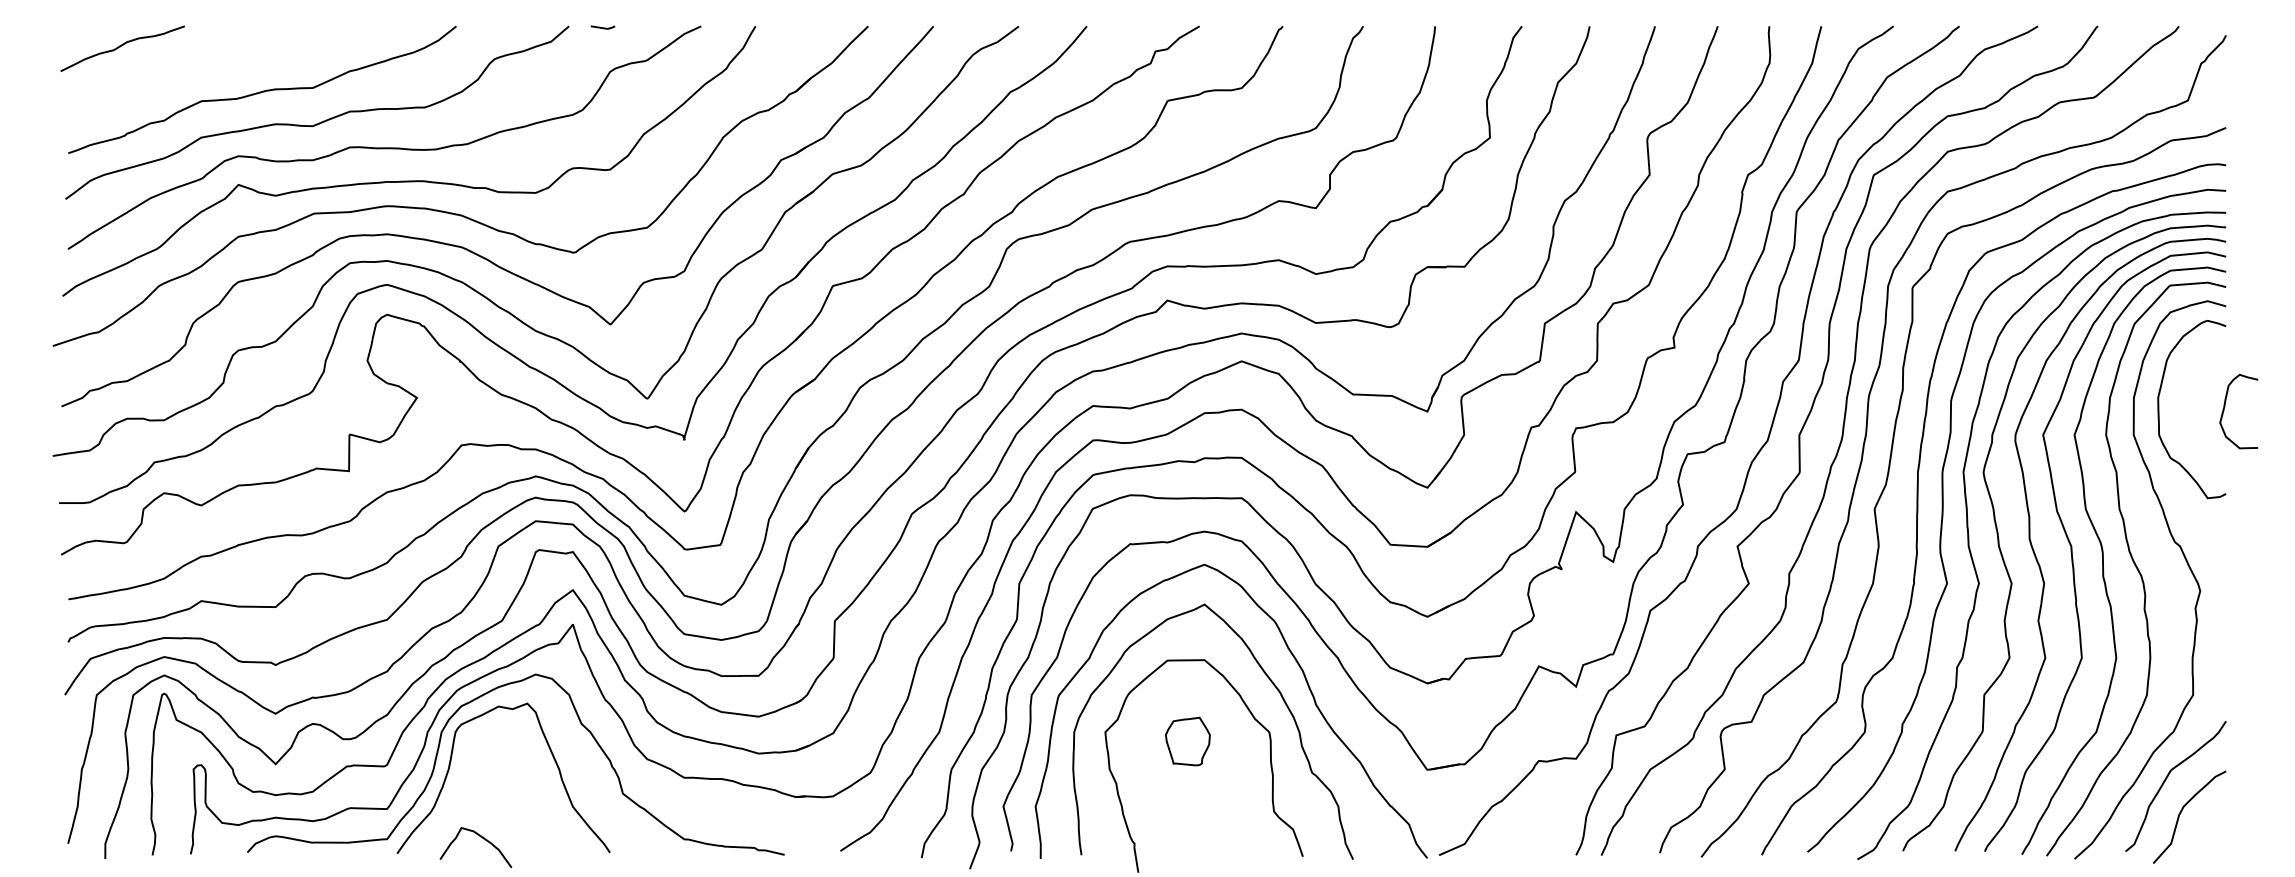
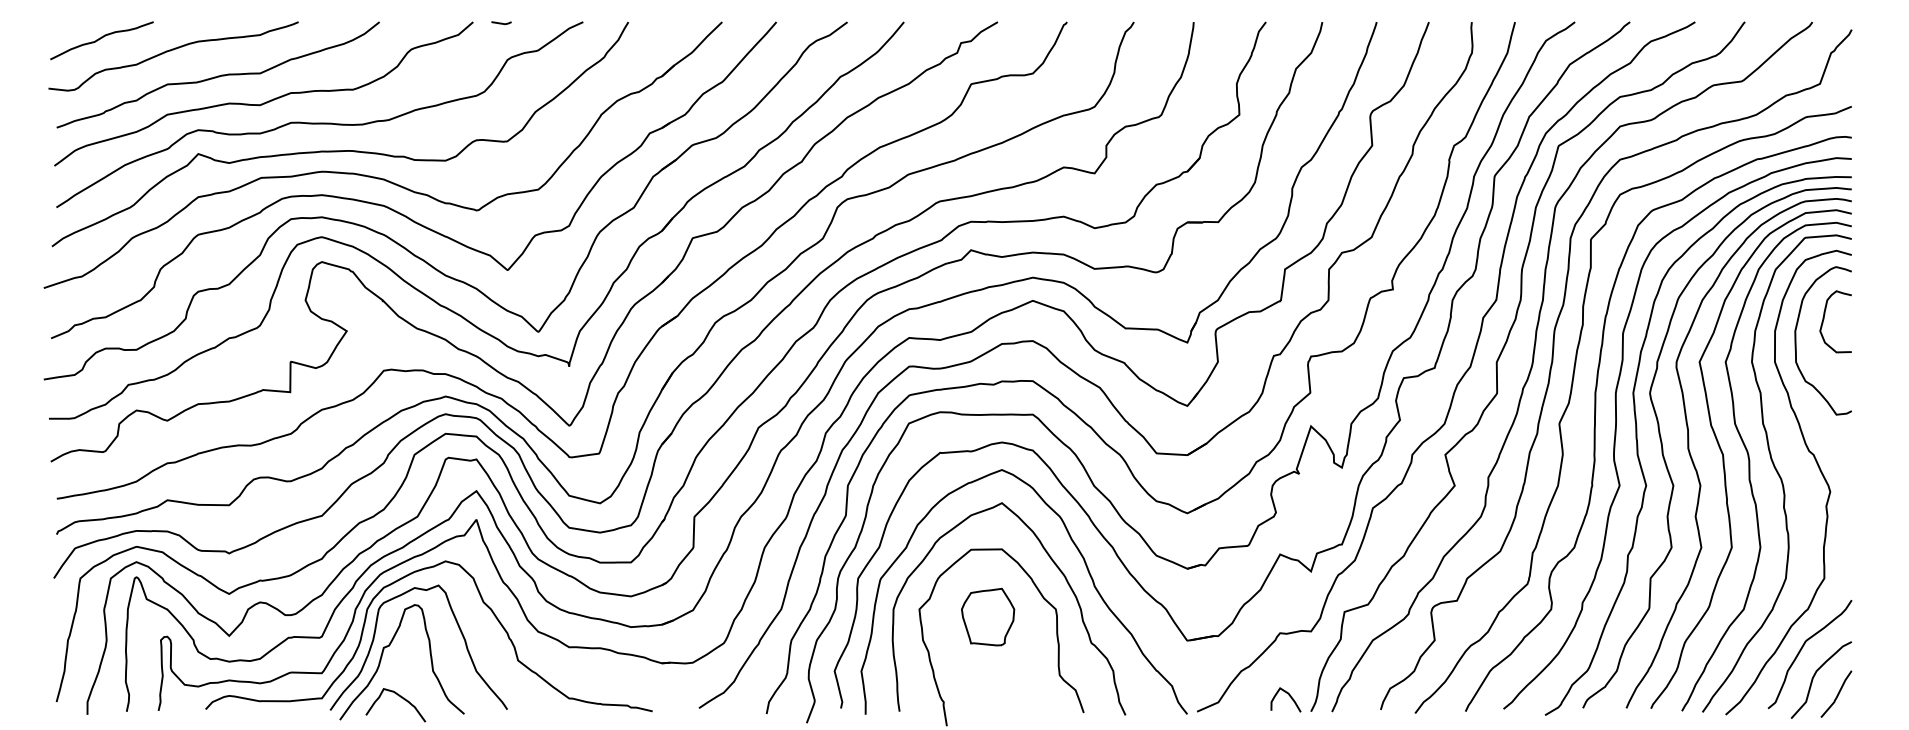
curve: (205, 61) -> (170, 51), added
curve: (2225, 407) -> (1824, 318), moved
part: (1187, 741) -> (987, 617), size x1.43
curve: (468, 776) -> (389, 646), added
curve: (2208, 834) -> (1837, 694), added
curve: (1550, 837) -> (1289, 696), added

